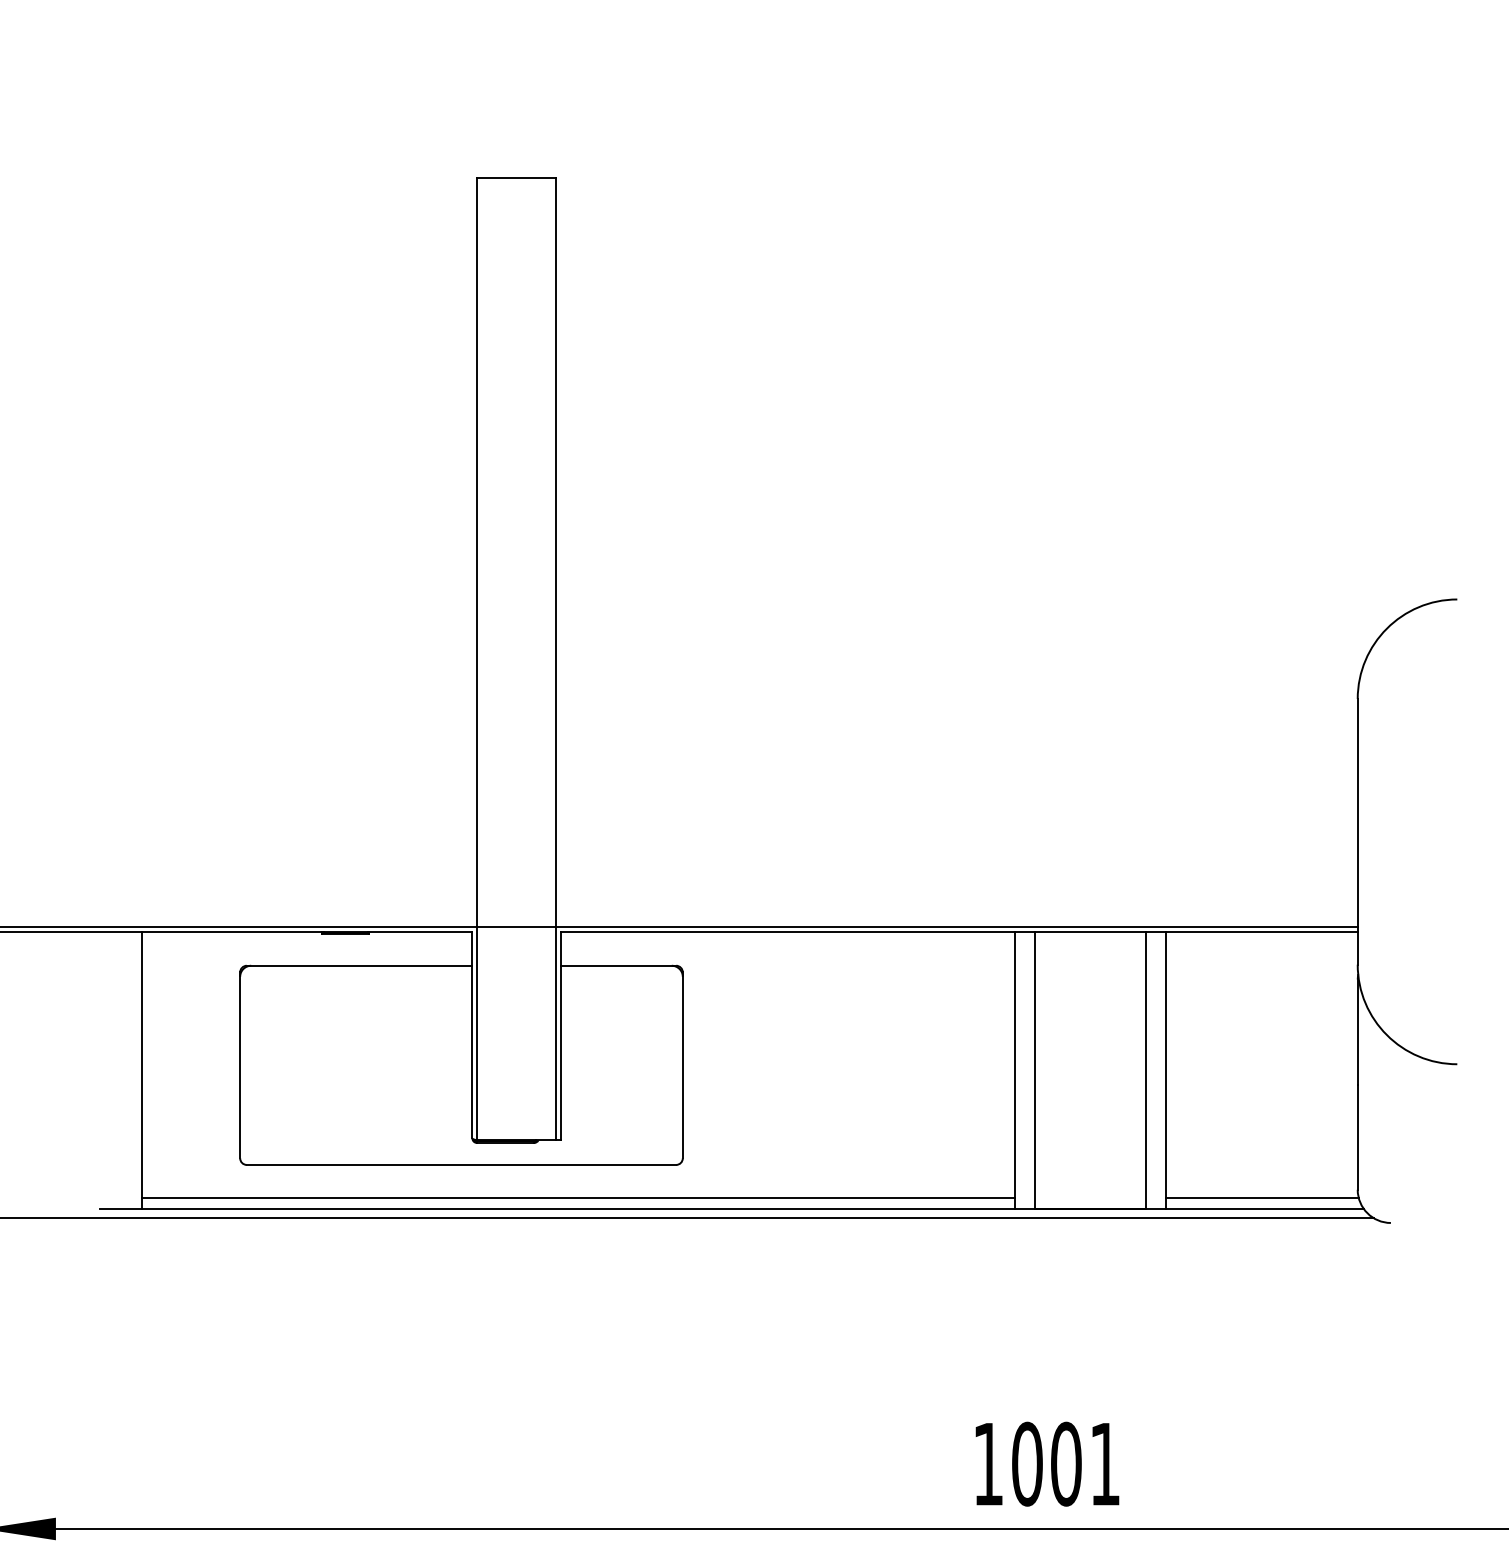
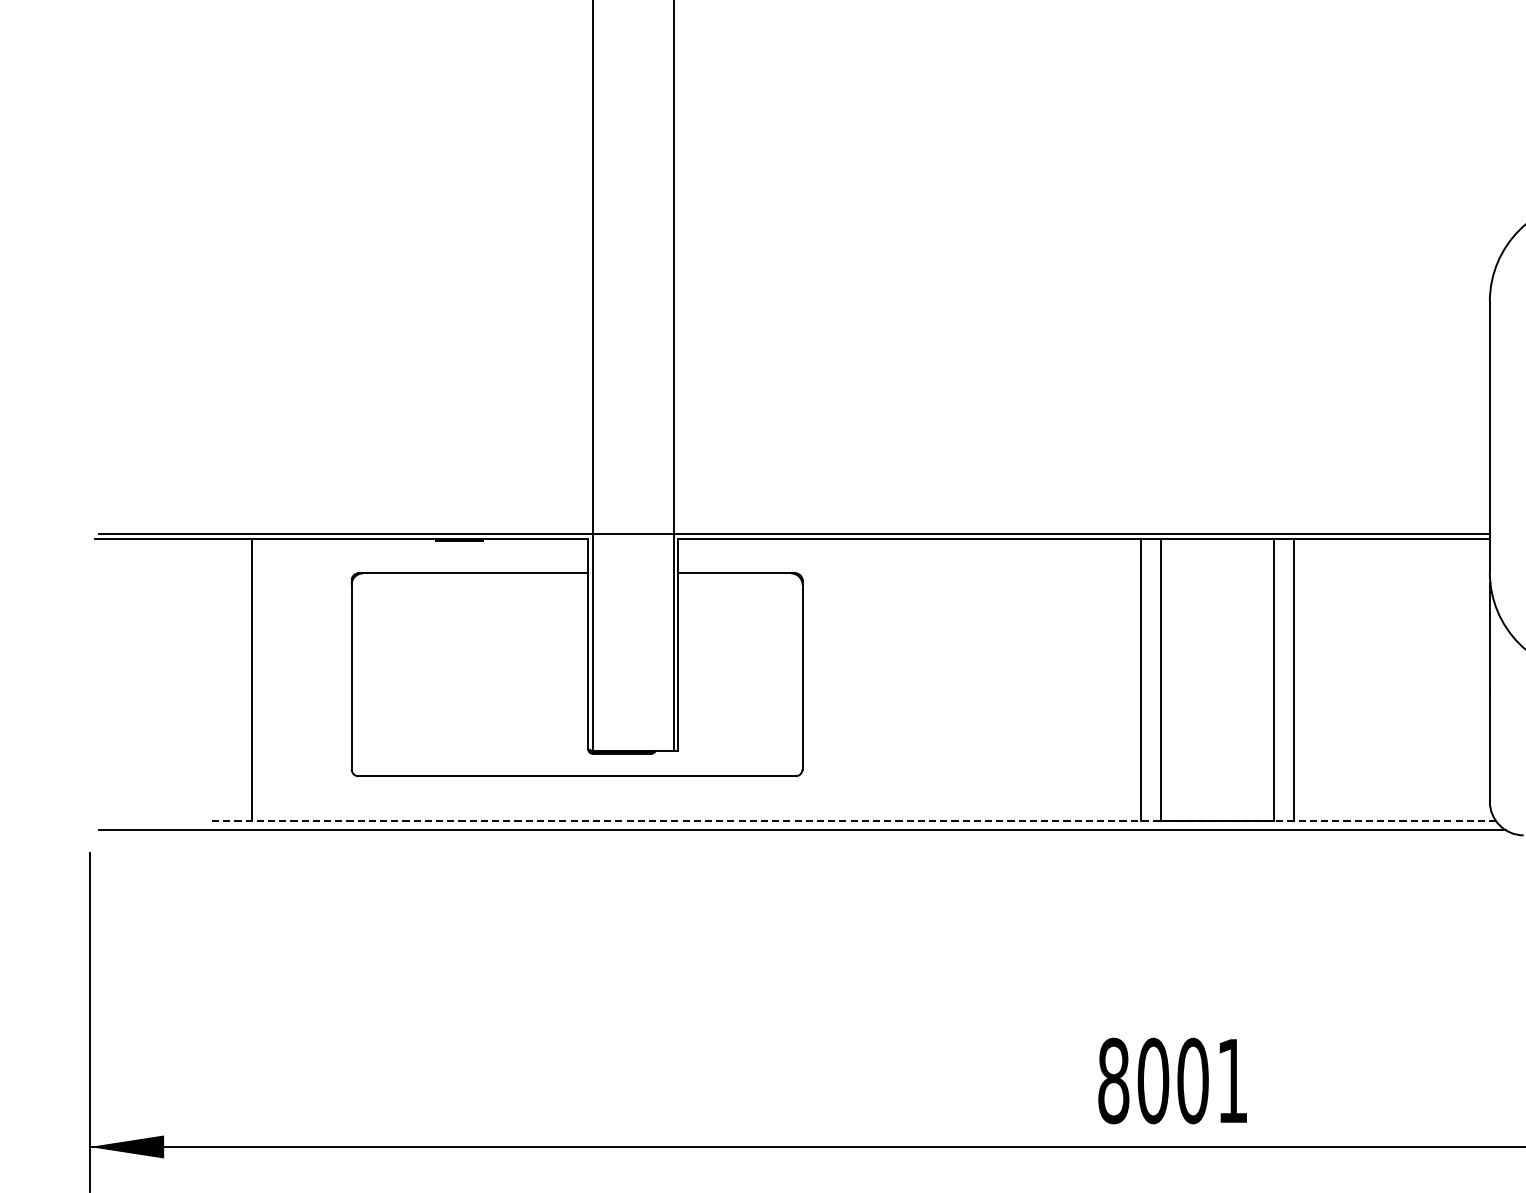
line: (578, 1198) -> (696, 810), removed
line: (1261, 1198) -> (1391, 810), removed
line: (732, 1209) -> (853, 821), solid -> dashed
text: (988, 1463) -> (1113, 1080), 1001 -> 8001

